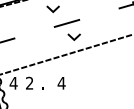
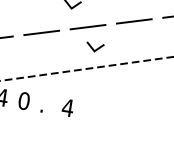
line: (99, 13) -> (134, 20), added
line: (34, 32) -> (41, 32), added
text: (29, 82) -> (24, 99), 2 -> 0

